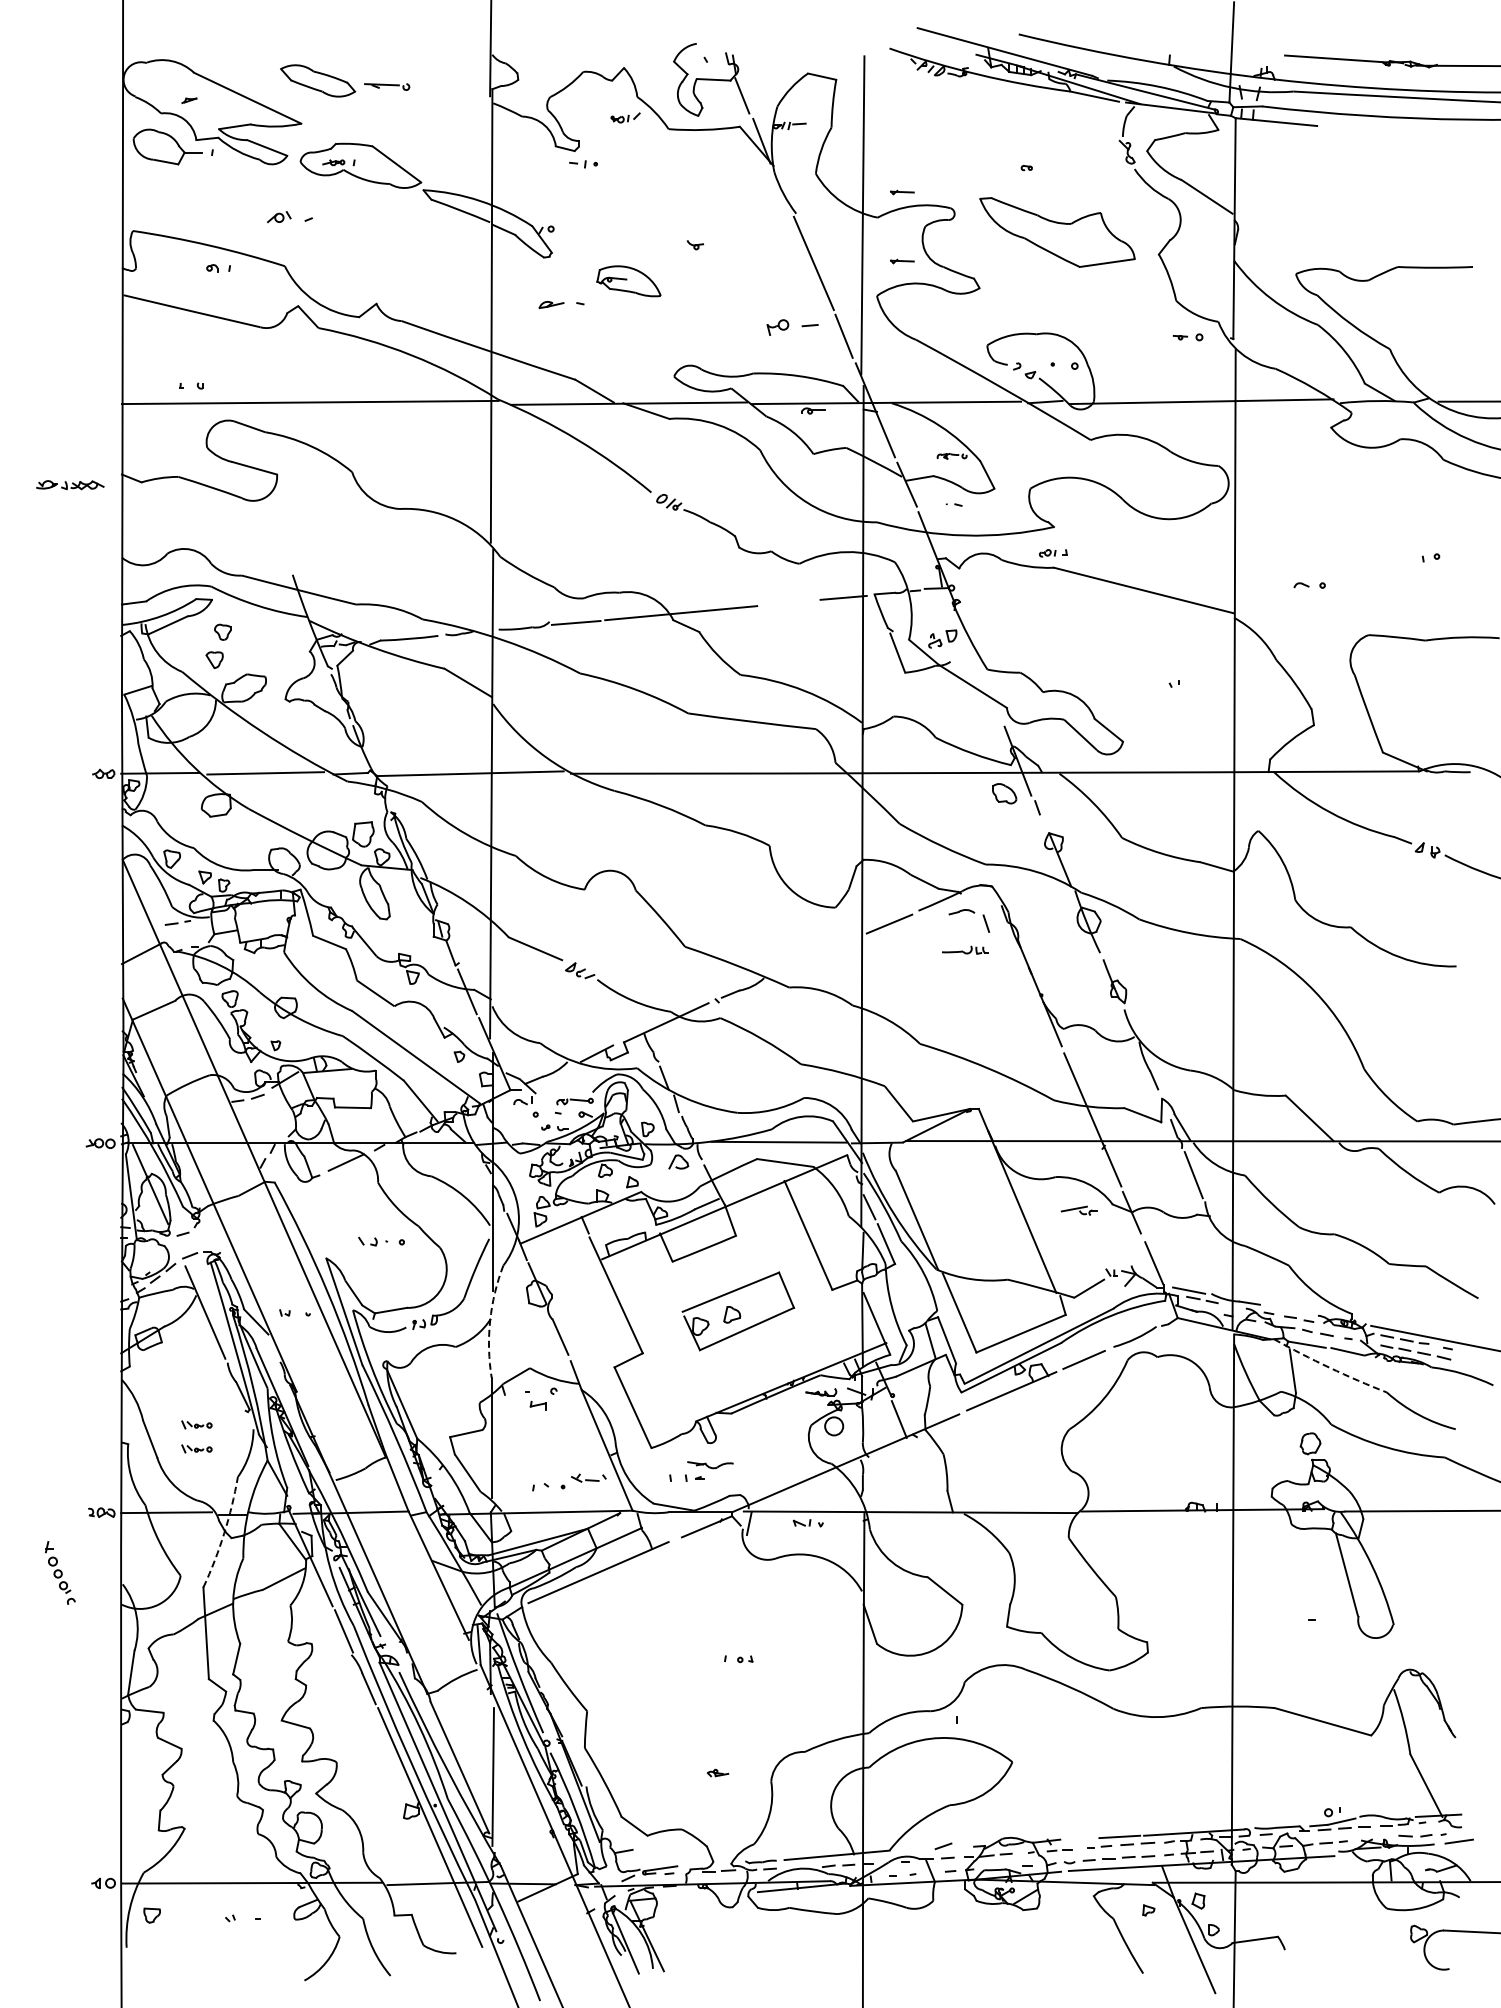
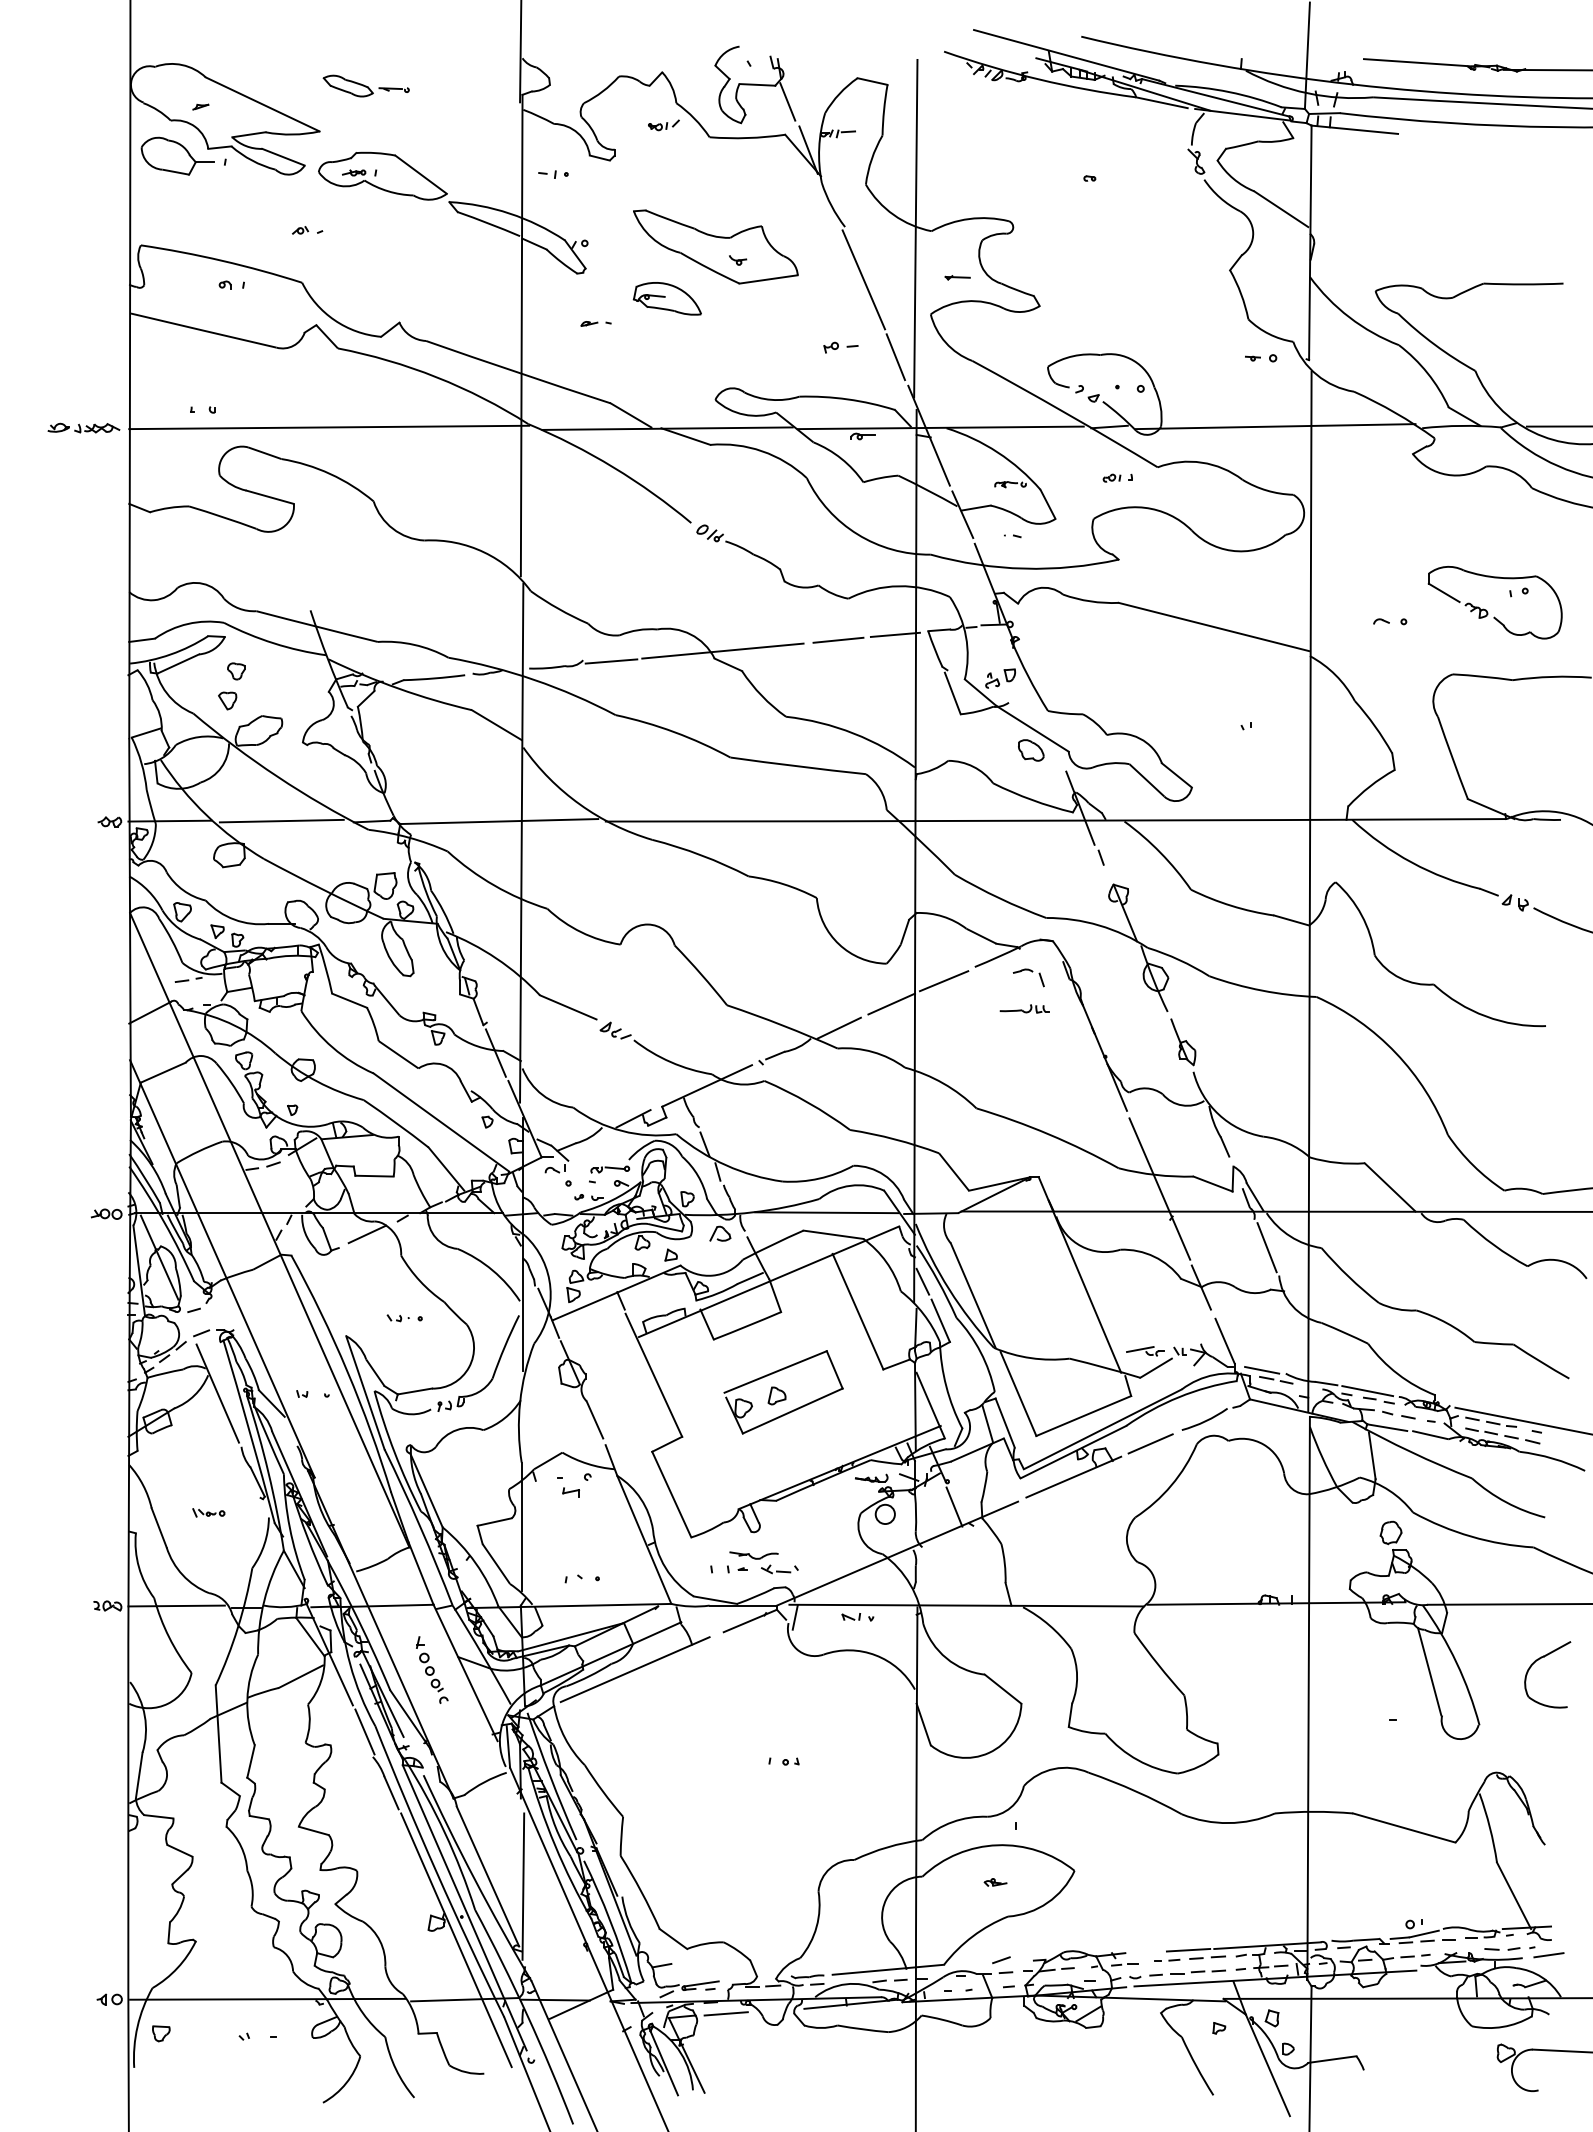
part: (345, 80) -> (366, 85), size x0.62
part: (583, 164) -> (553, 174), moved
part: (902, 192) -> (957, 204), removed
part: (289, 216) -> (307, 229), size x0.62
part: (1057, 232) -> (715, 246), moved
part: (561, 304) -> (595, 323), size x0.62
part: (791, 326) -> (840, 346), size x0.62
part: (70, 485) -> (84, 428), moved
part: (1053, 553) -> (1118, 478), moved
part: (1400, 574) -> (1486, 610), added
line: (789, 602) -> (837, 639), added
part: (1004, 793) -> (1031, 750), moved
part: (969, 920) -> (1028, 977), size x0.71
line: (840, 945) -> (892, 1003), added
line: (790, 968) -> (838, 1028), added
part: (1078, 1210) -> (1144, 1351), moved
part: (381, 1241) -> (404, 1318), size x0.71
line: (1288, 1309) -> (1367, 1390), added
arc: (490, 1320) -> (520, 1401), dashed -> solid
arc: (1329, 1367) -> (1411, 1451), dashed -> solid
part: (196, 1448) -> (208, 1537), removed
part: (588, 1477) -> (779, 1568), moved
arc: (224, 1533) -> (238, 1628), dashed -> solid
part: (1446, 1566) -> (1535, 1663), added
part: (60, 1572) -> (432, 1669), moved
part: (717, 1772) -> (995, 1881), moved
line: (683, 1896) -> (725, 2013), added

